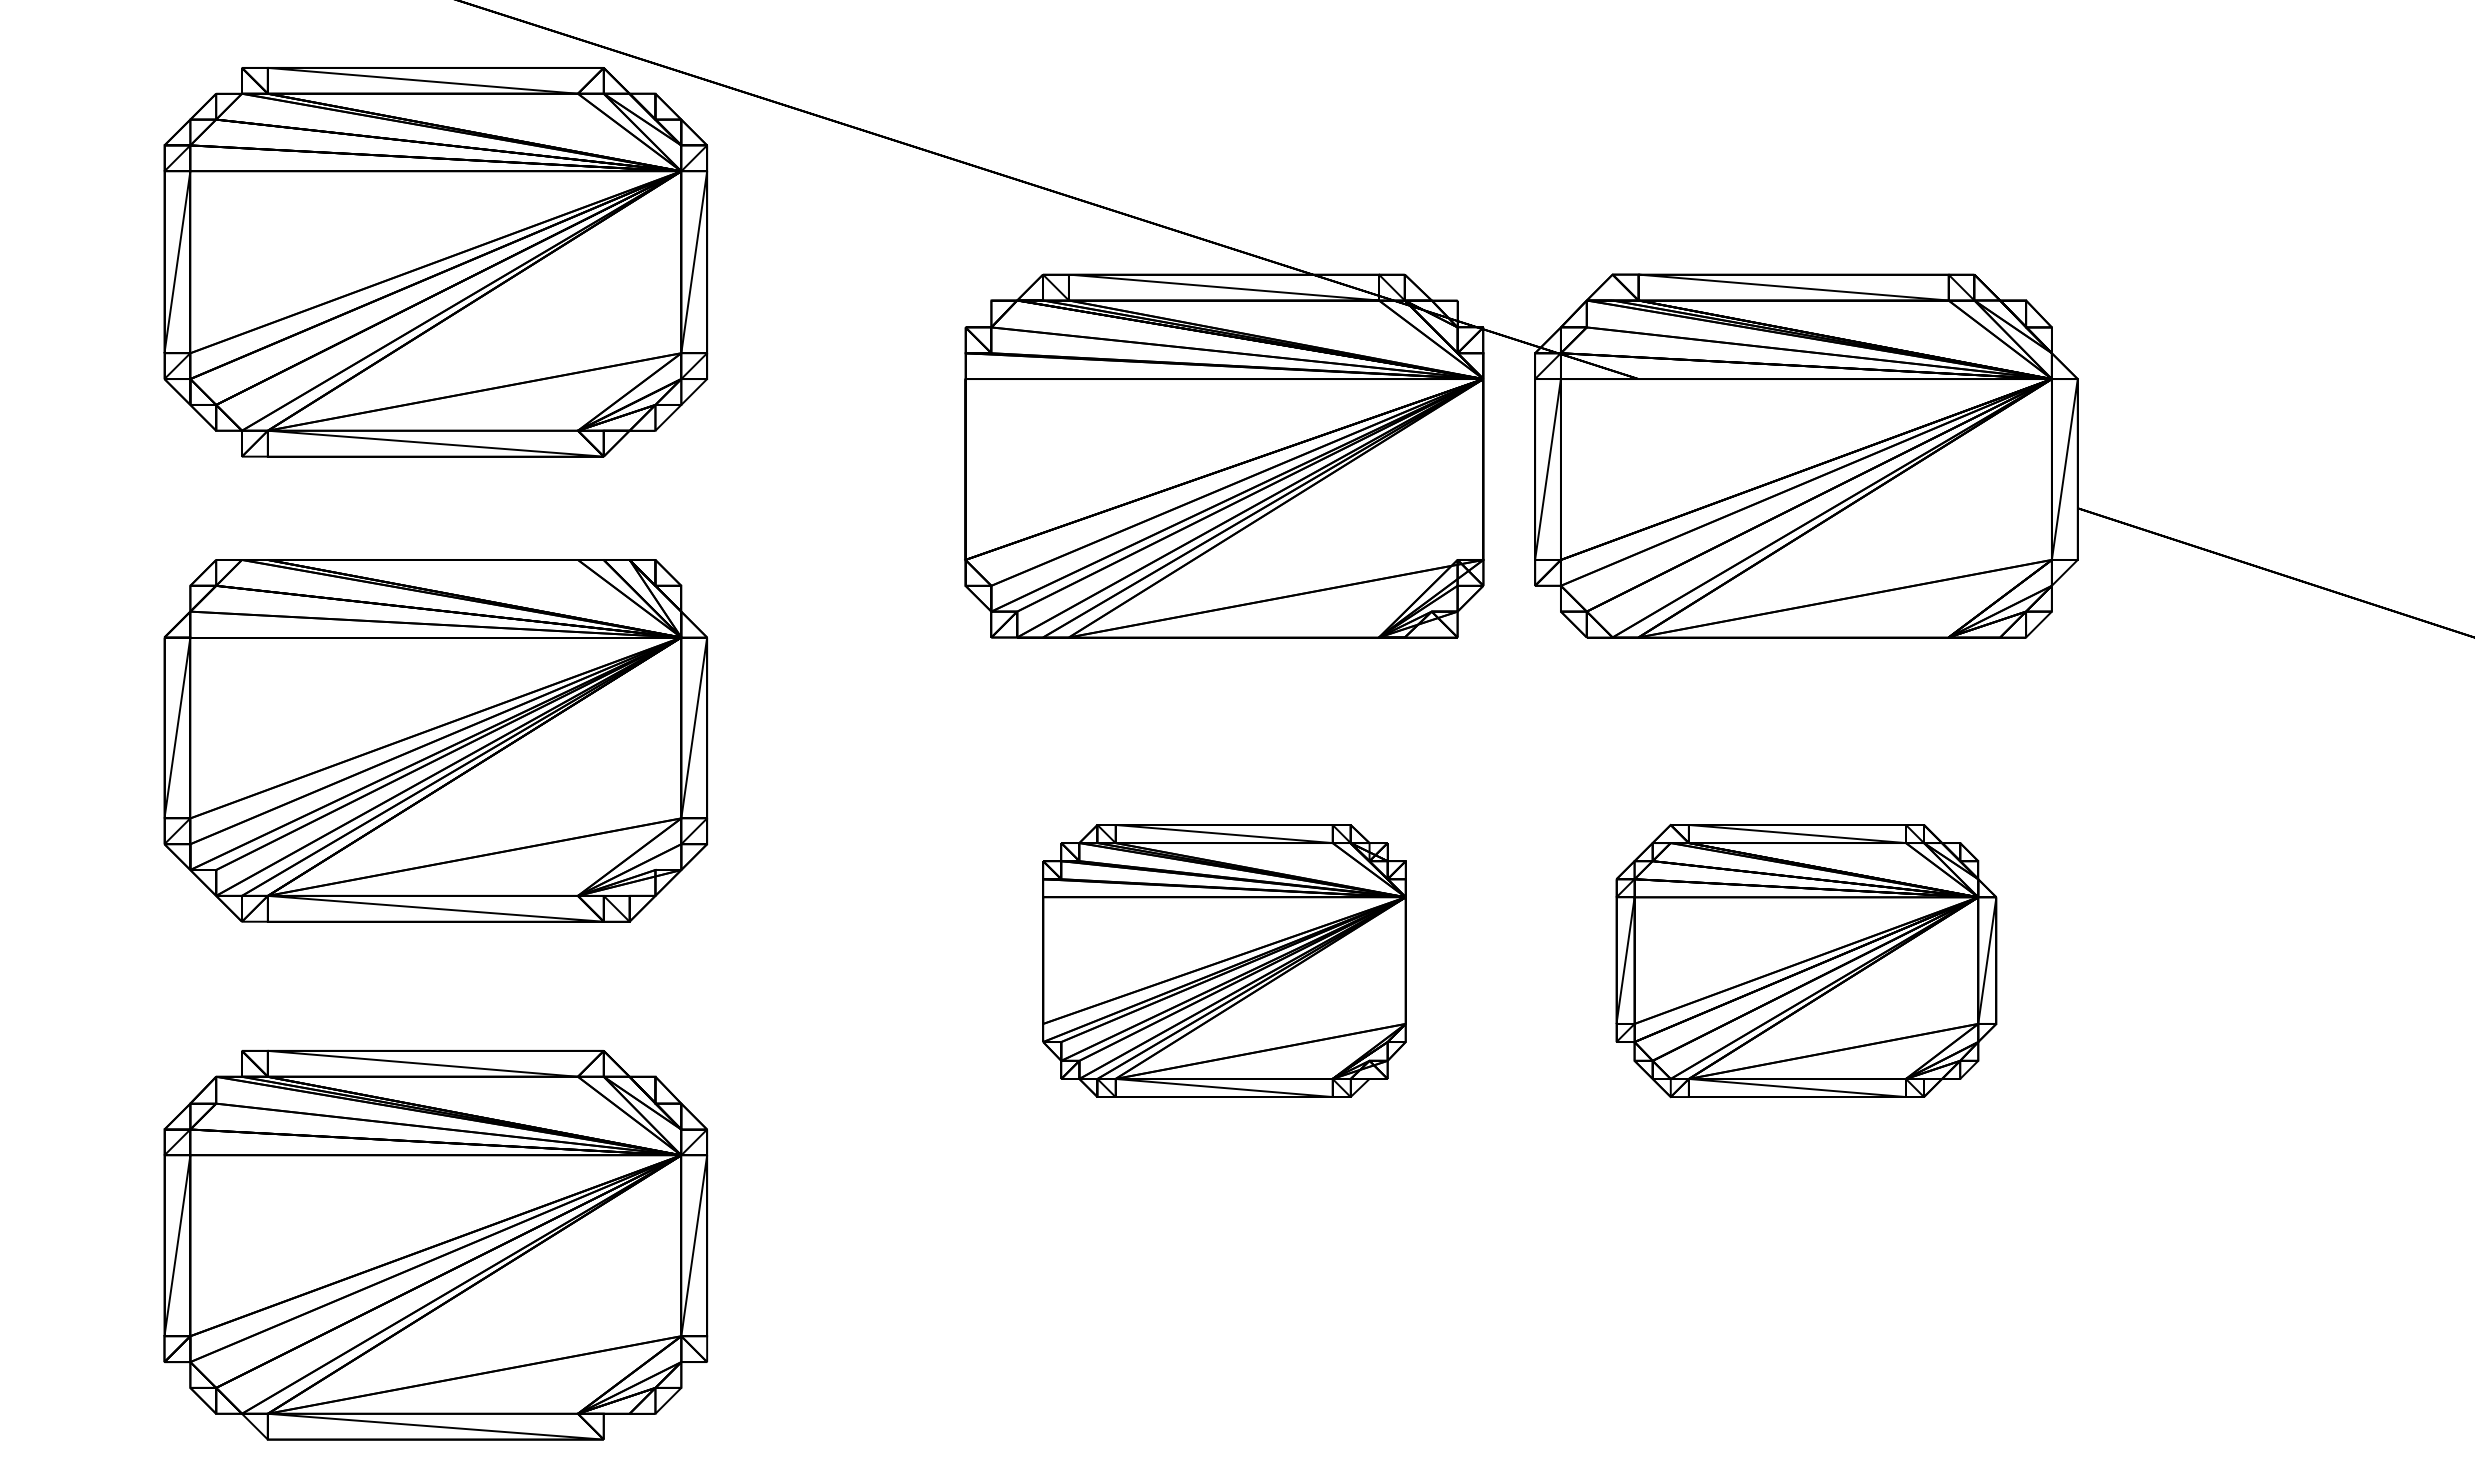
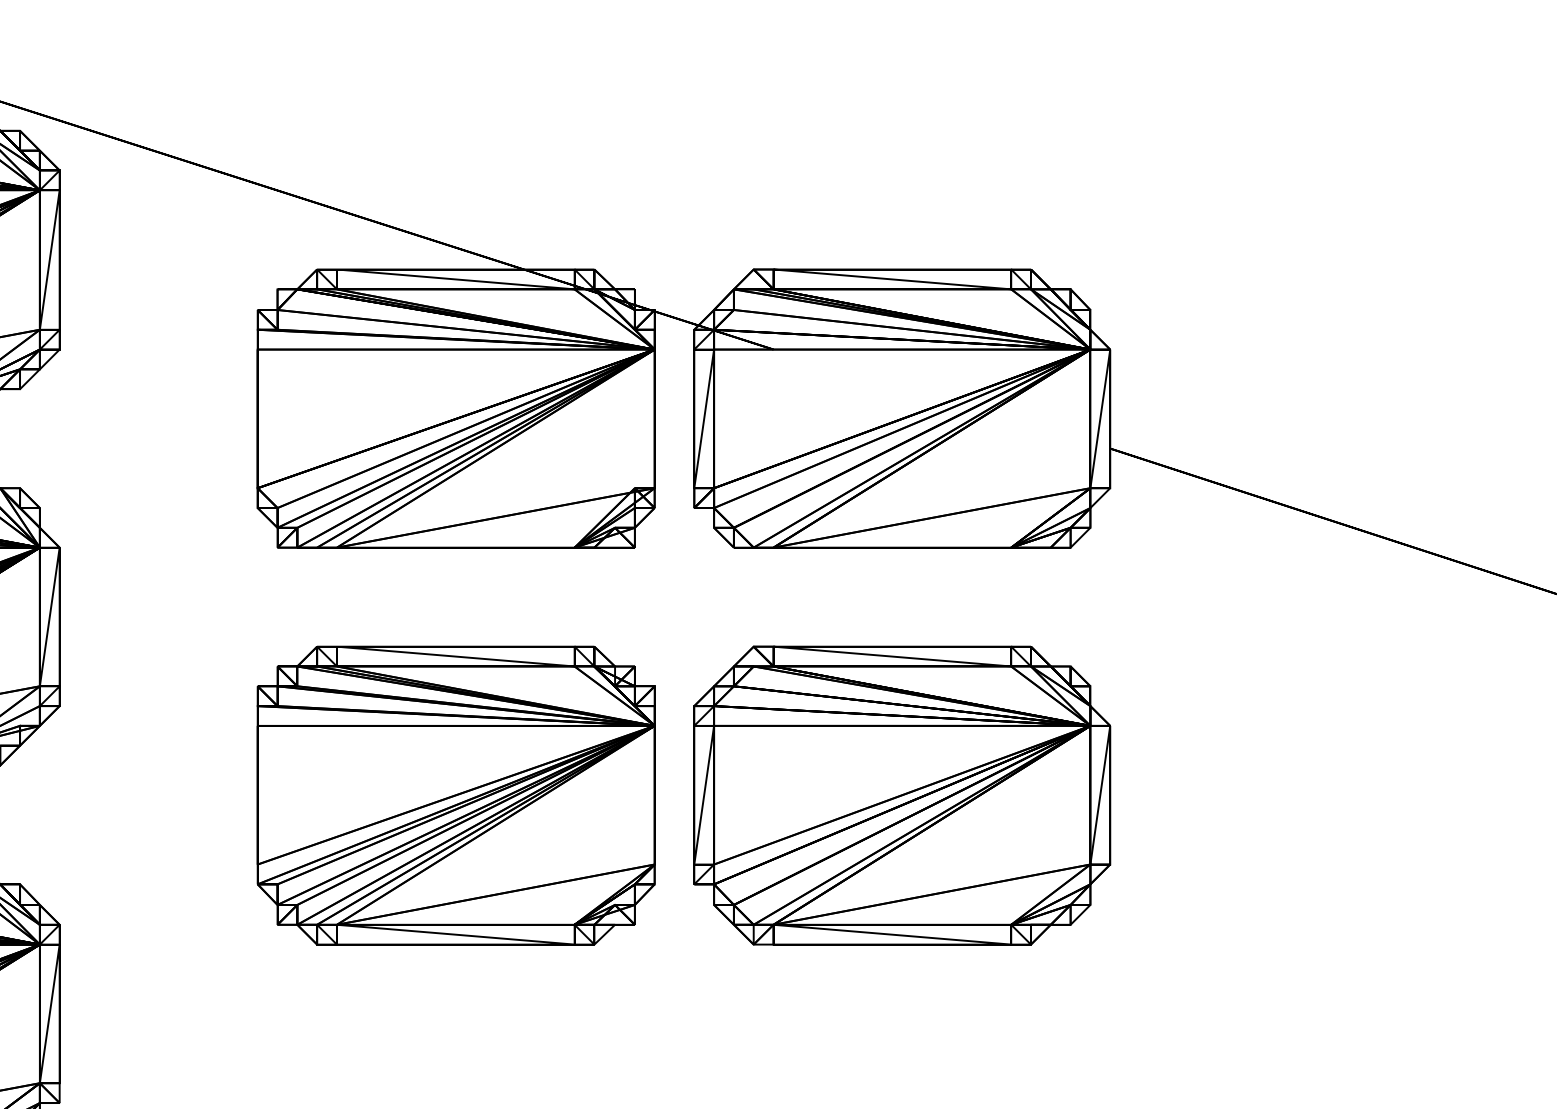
part: (1224, 960) -> (456, 795), size x1.43
part: (1806, 960) -> (902, 795), size x1.43

